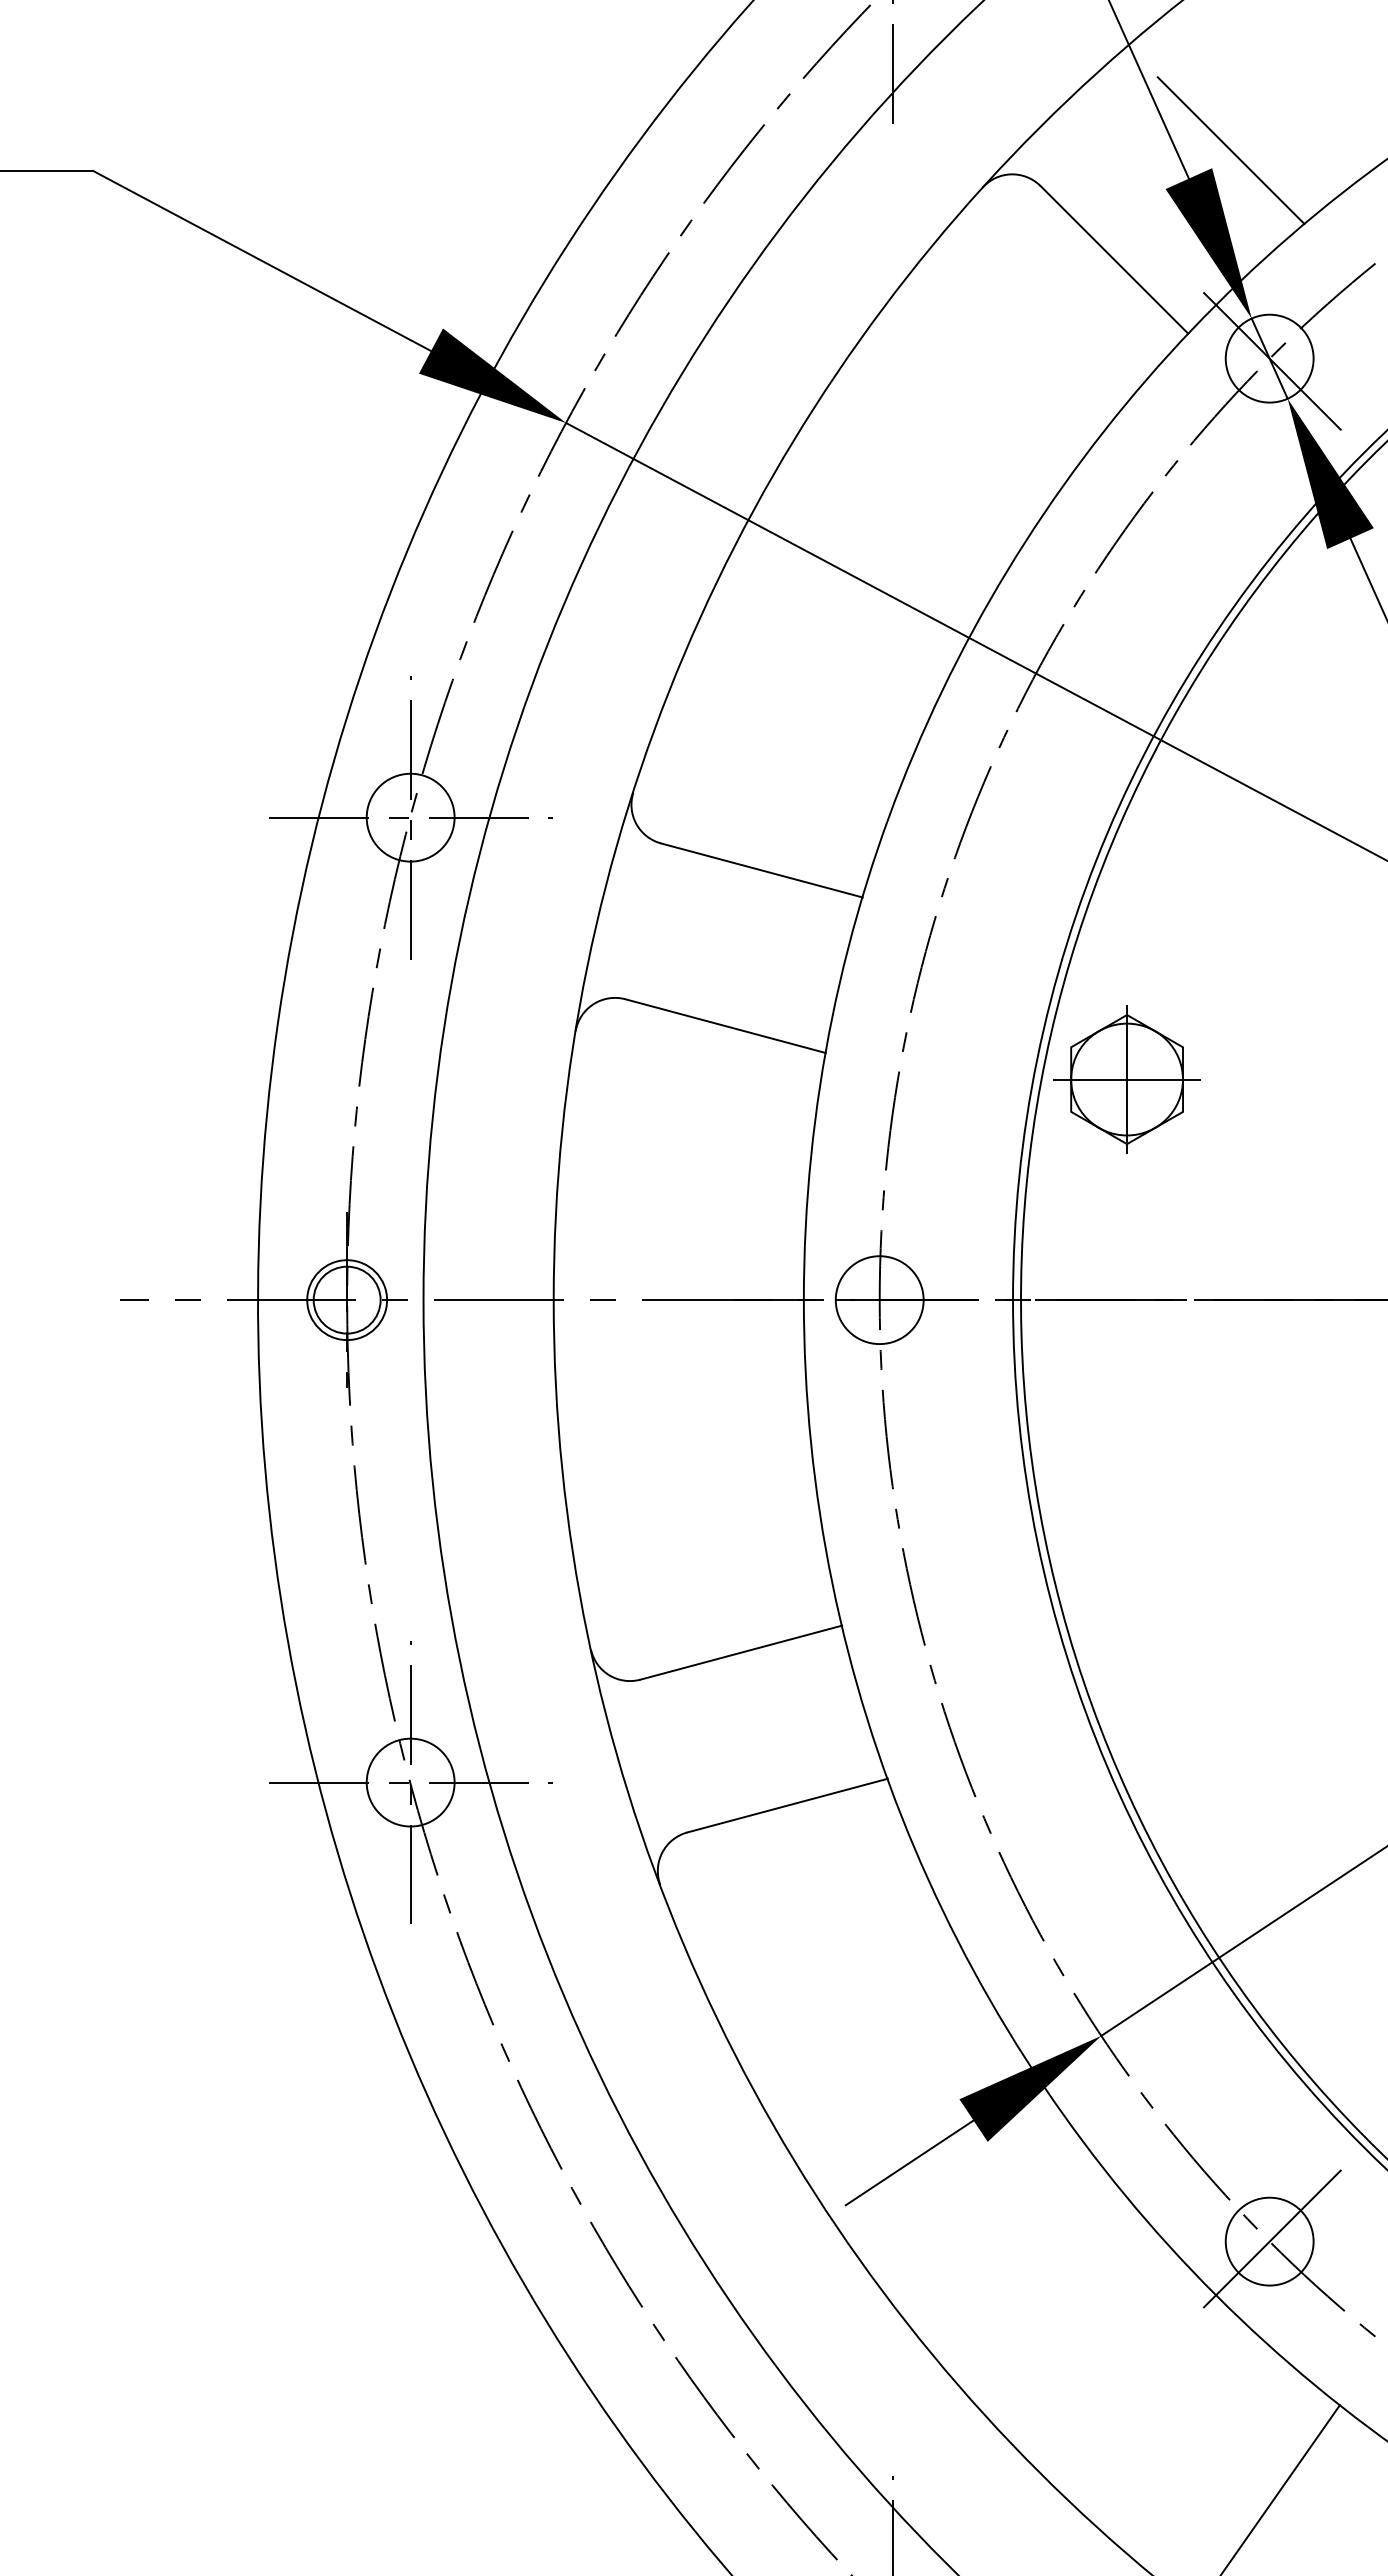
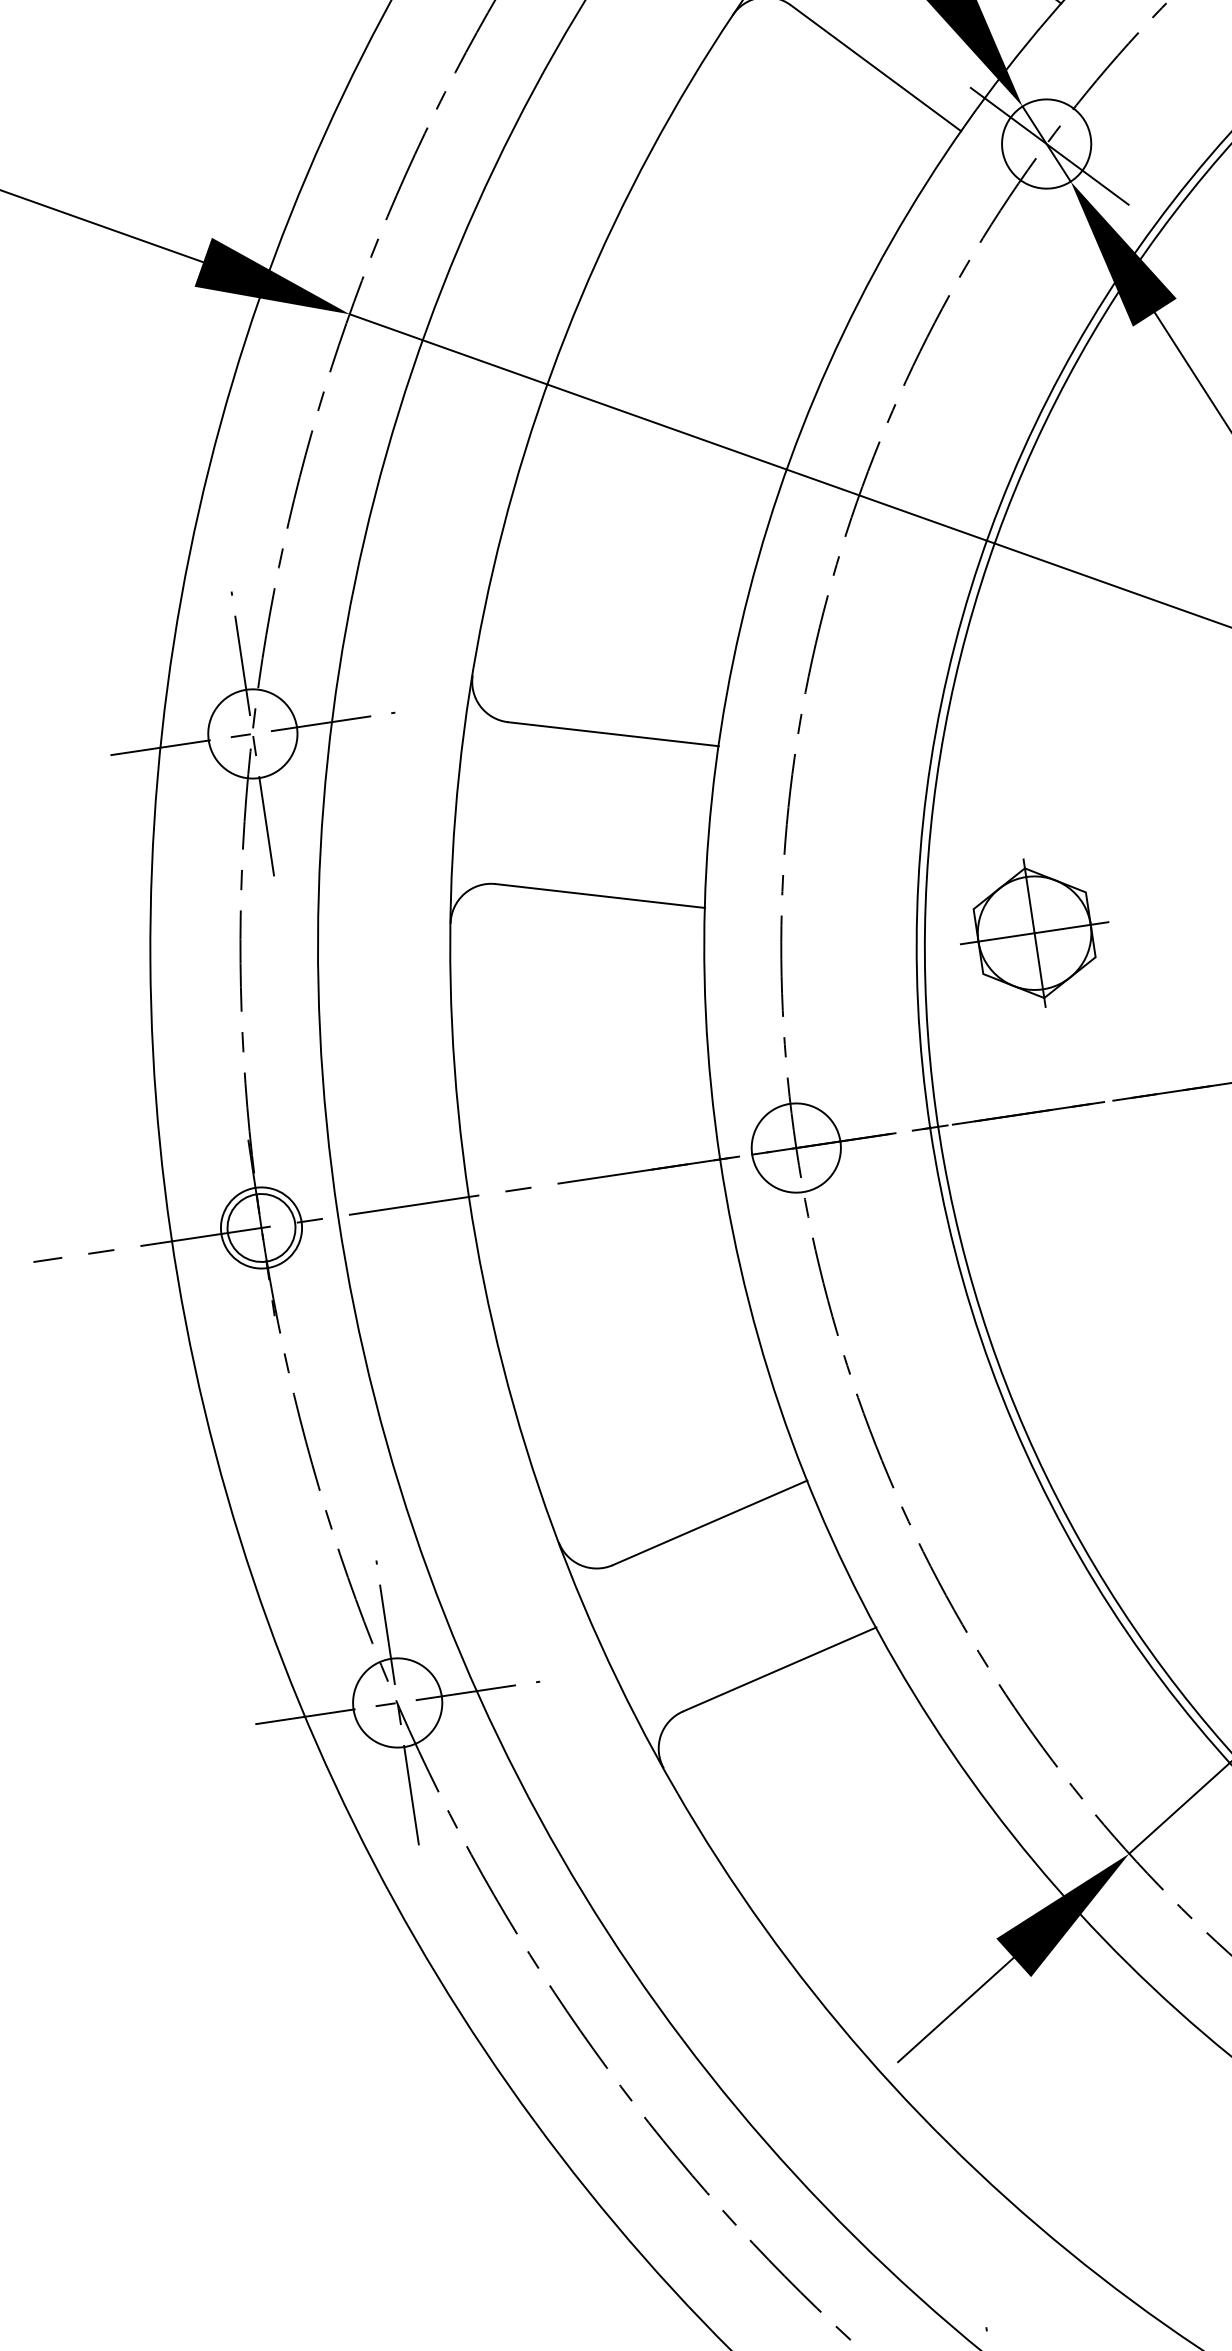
part: (1126, 1079) -> (1034, 933), moved

